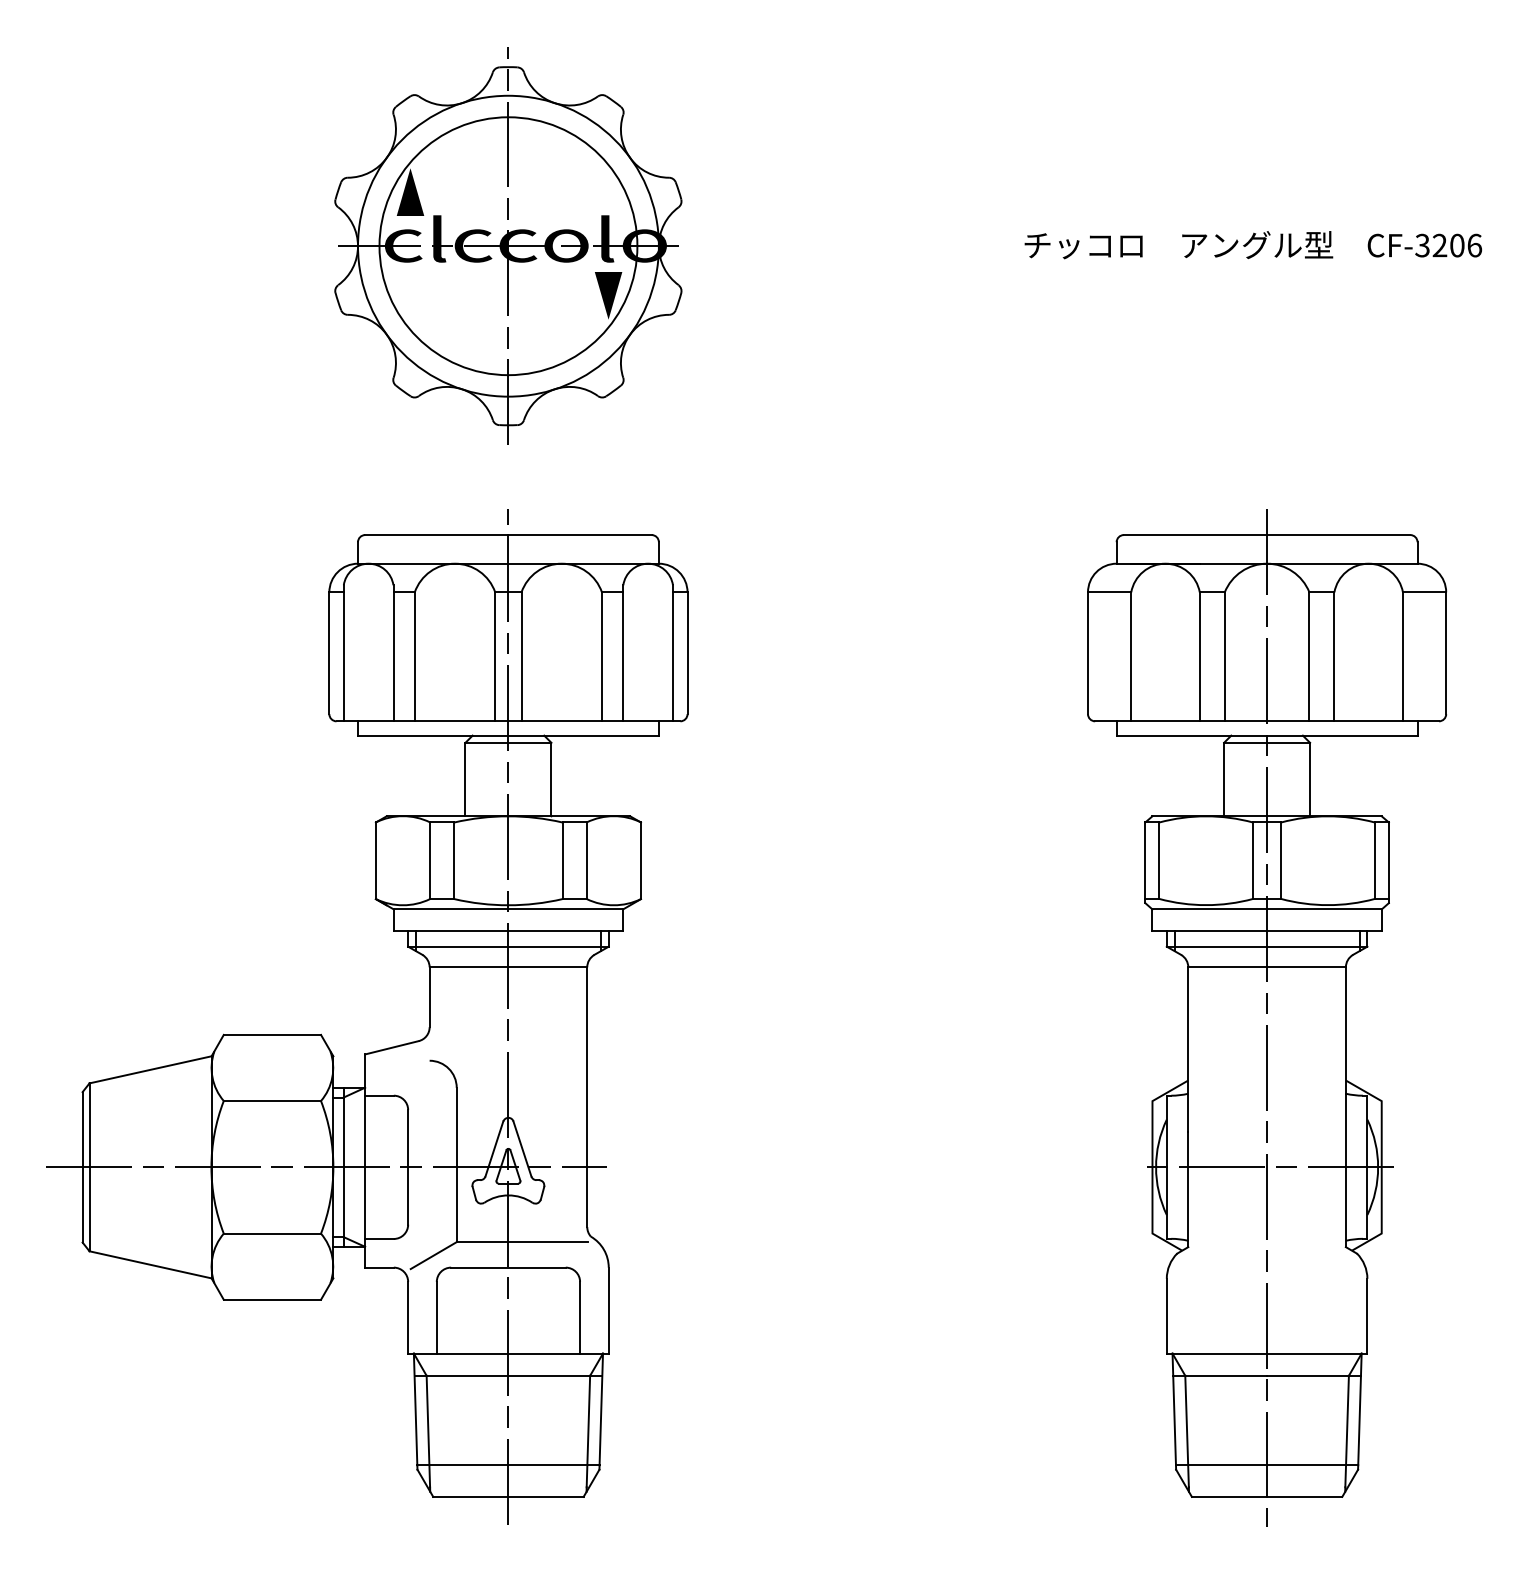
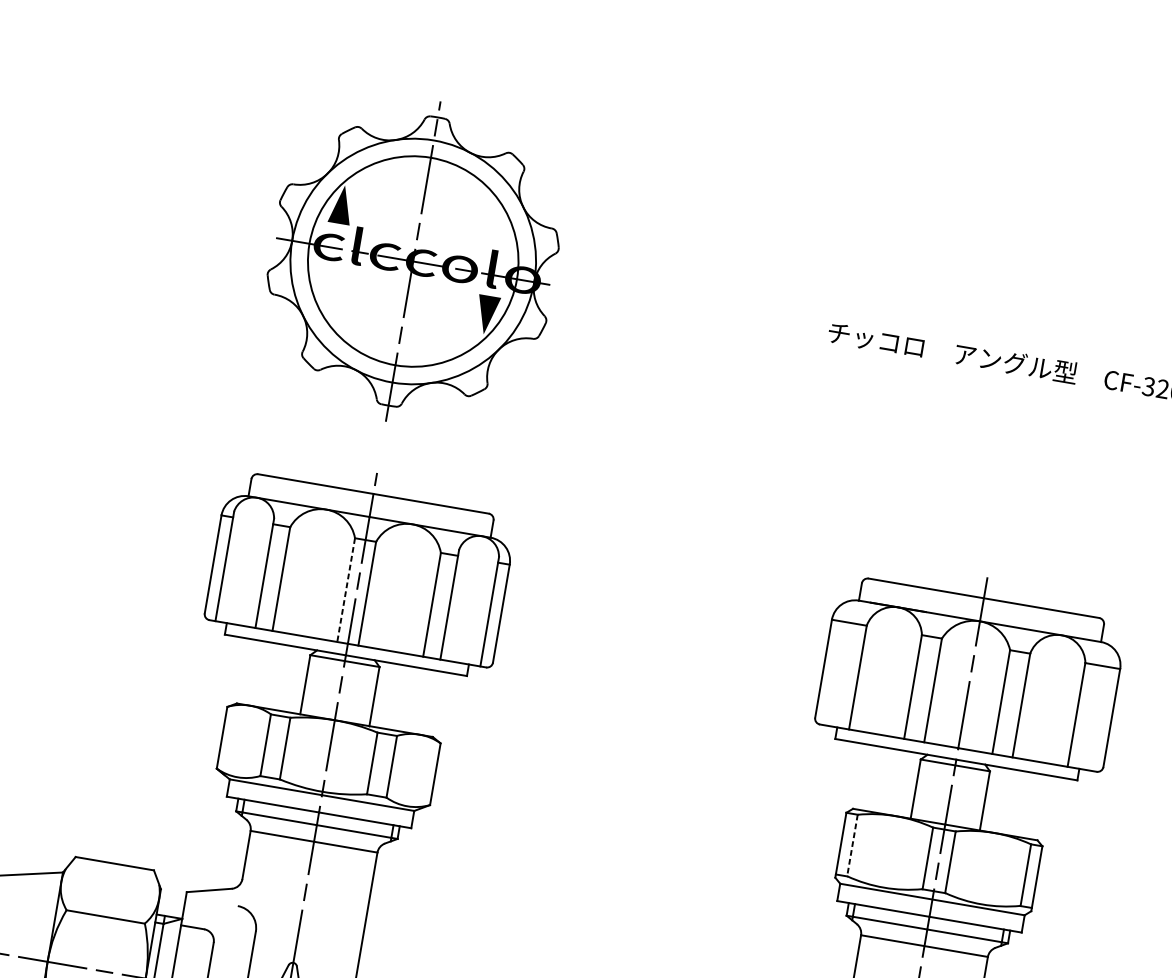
line: (495, 657) -> (346, 590), solid -> dashed
line: (1159, 861) -> (852, 846), solid -> dashed

